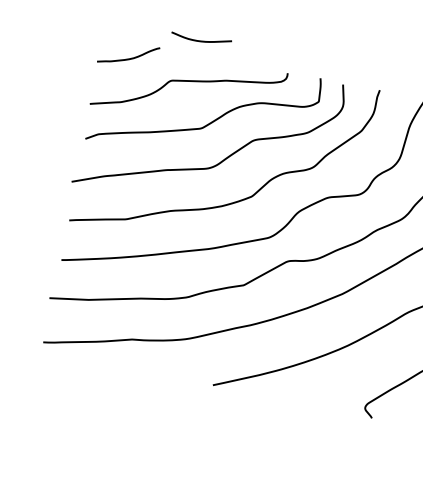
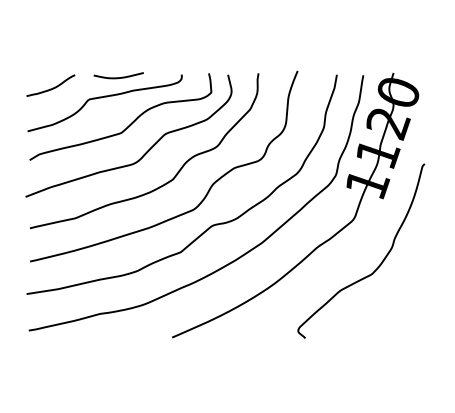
curve: (200, 40) -> (118, 77), moved

